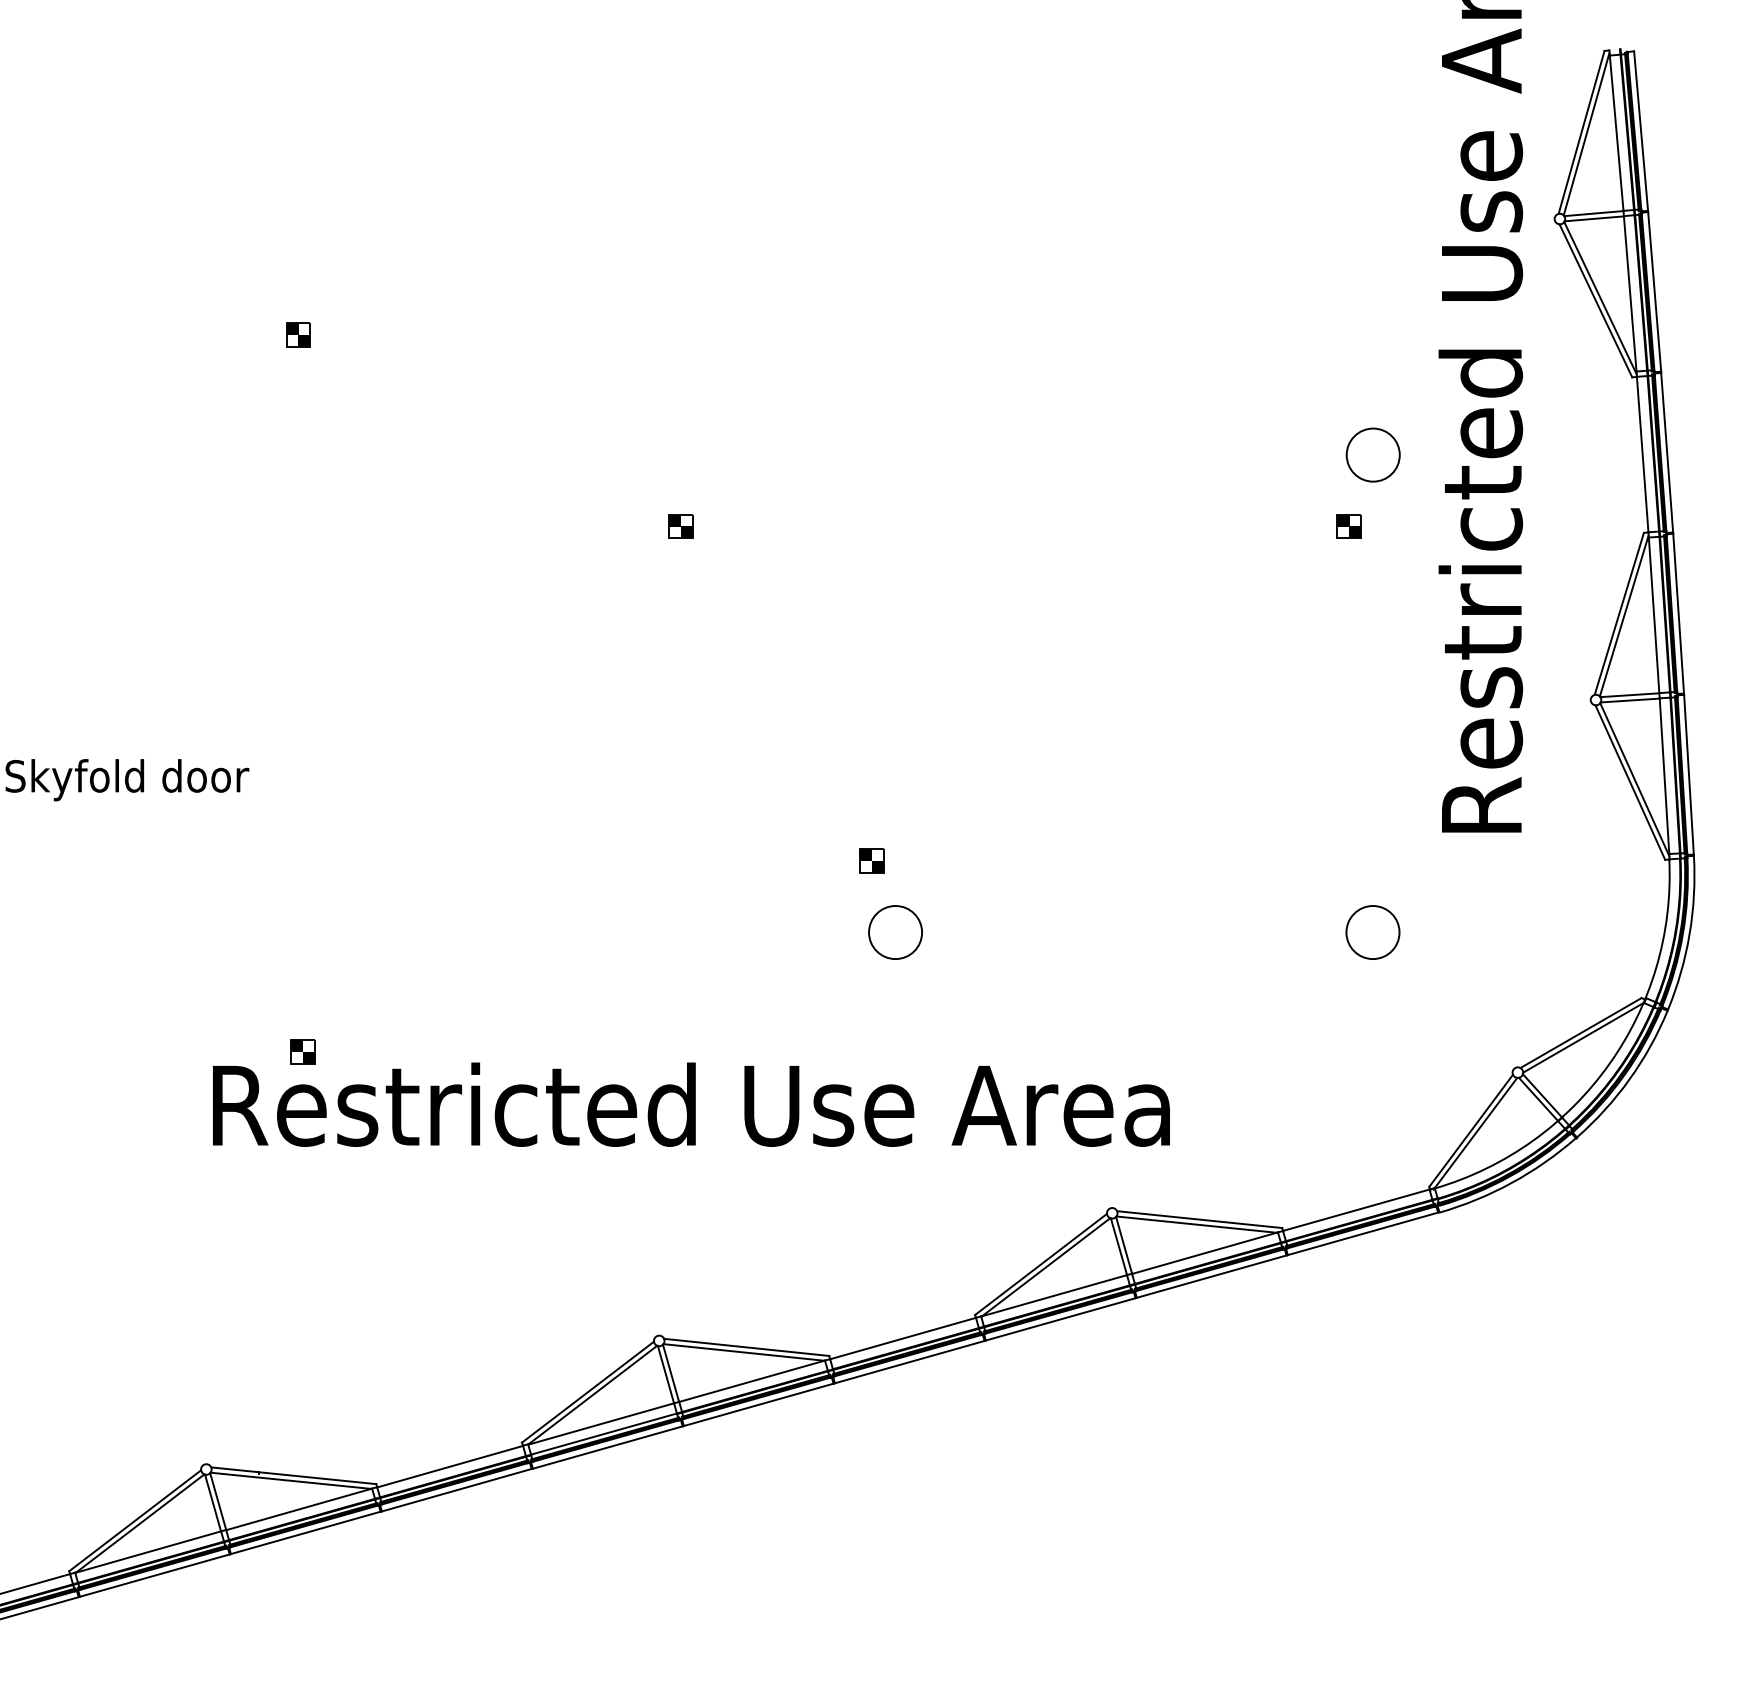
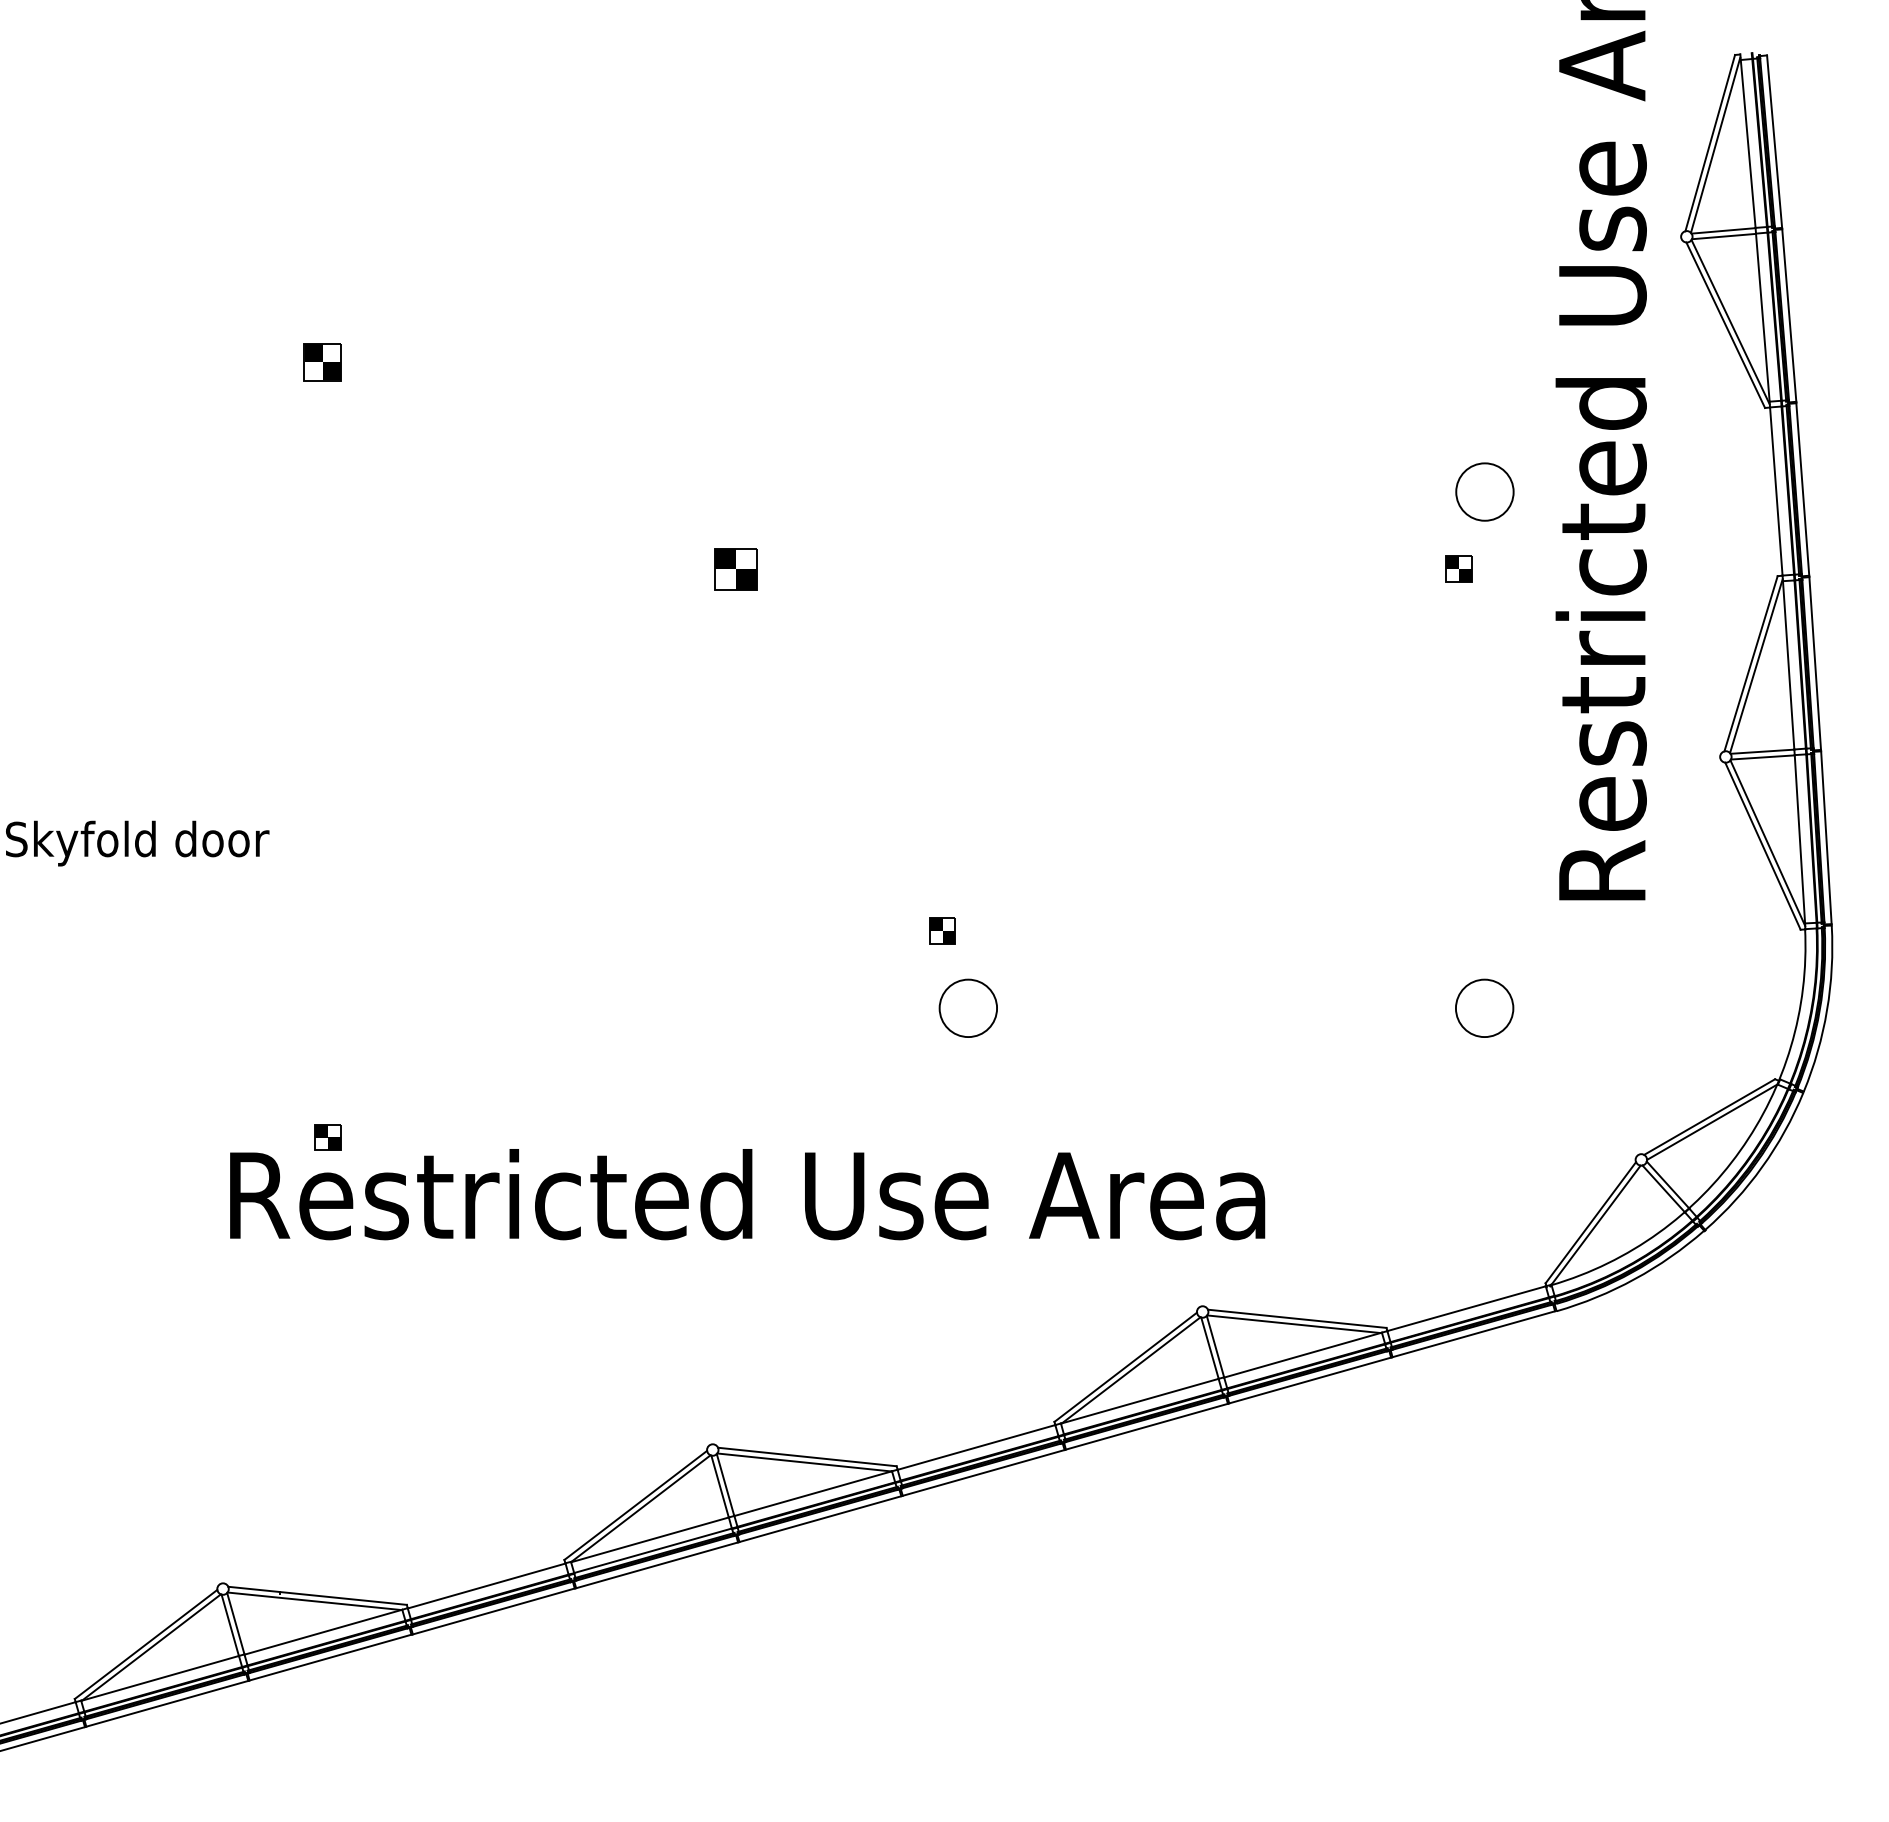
part: (298, 335) -> (322, 362), size x1.4
part: (680, 525) -> (735, 568), size x1.6

